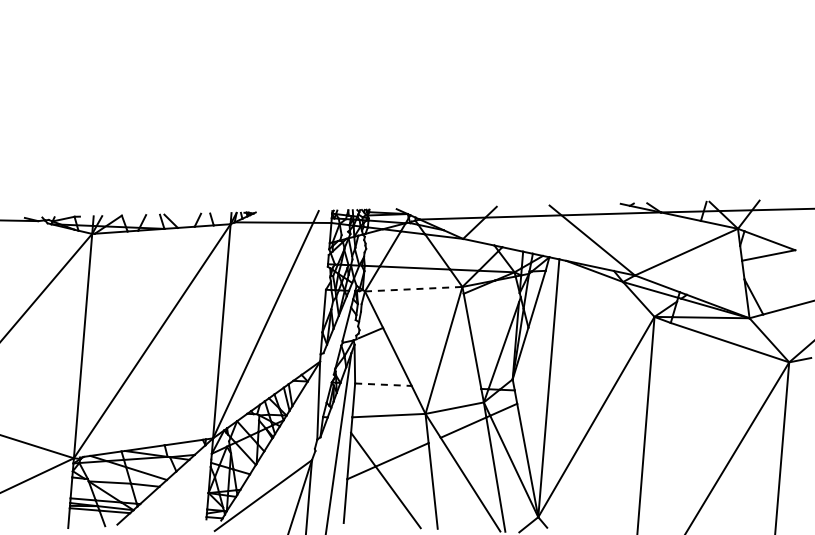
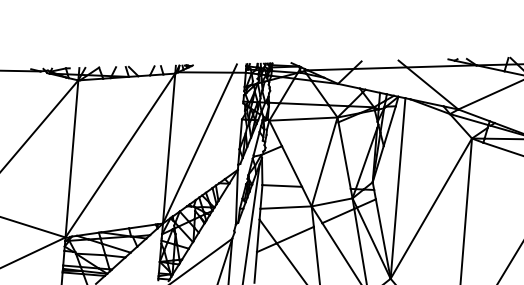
line: (413, 289) -> (303, 119), dashed -> solid
line: (383, 384) -> (282, 185), dashed -> solid

